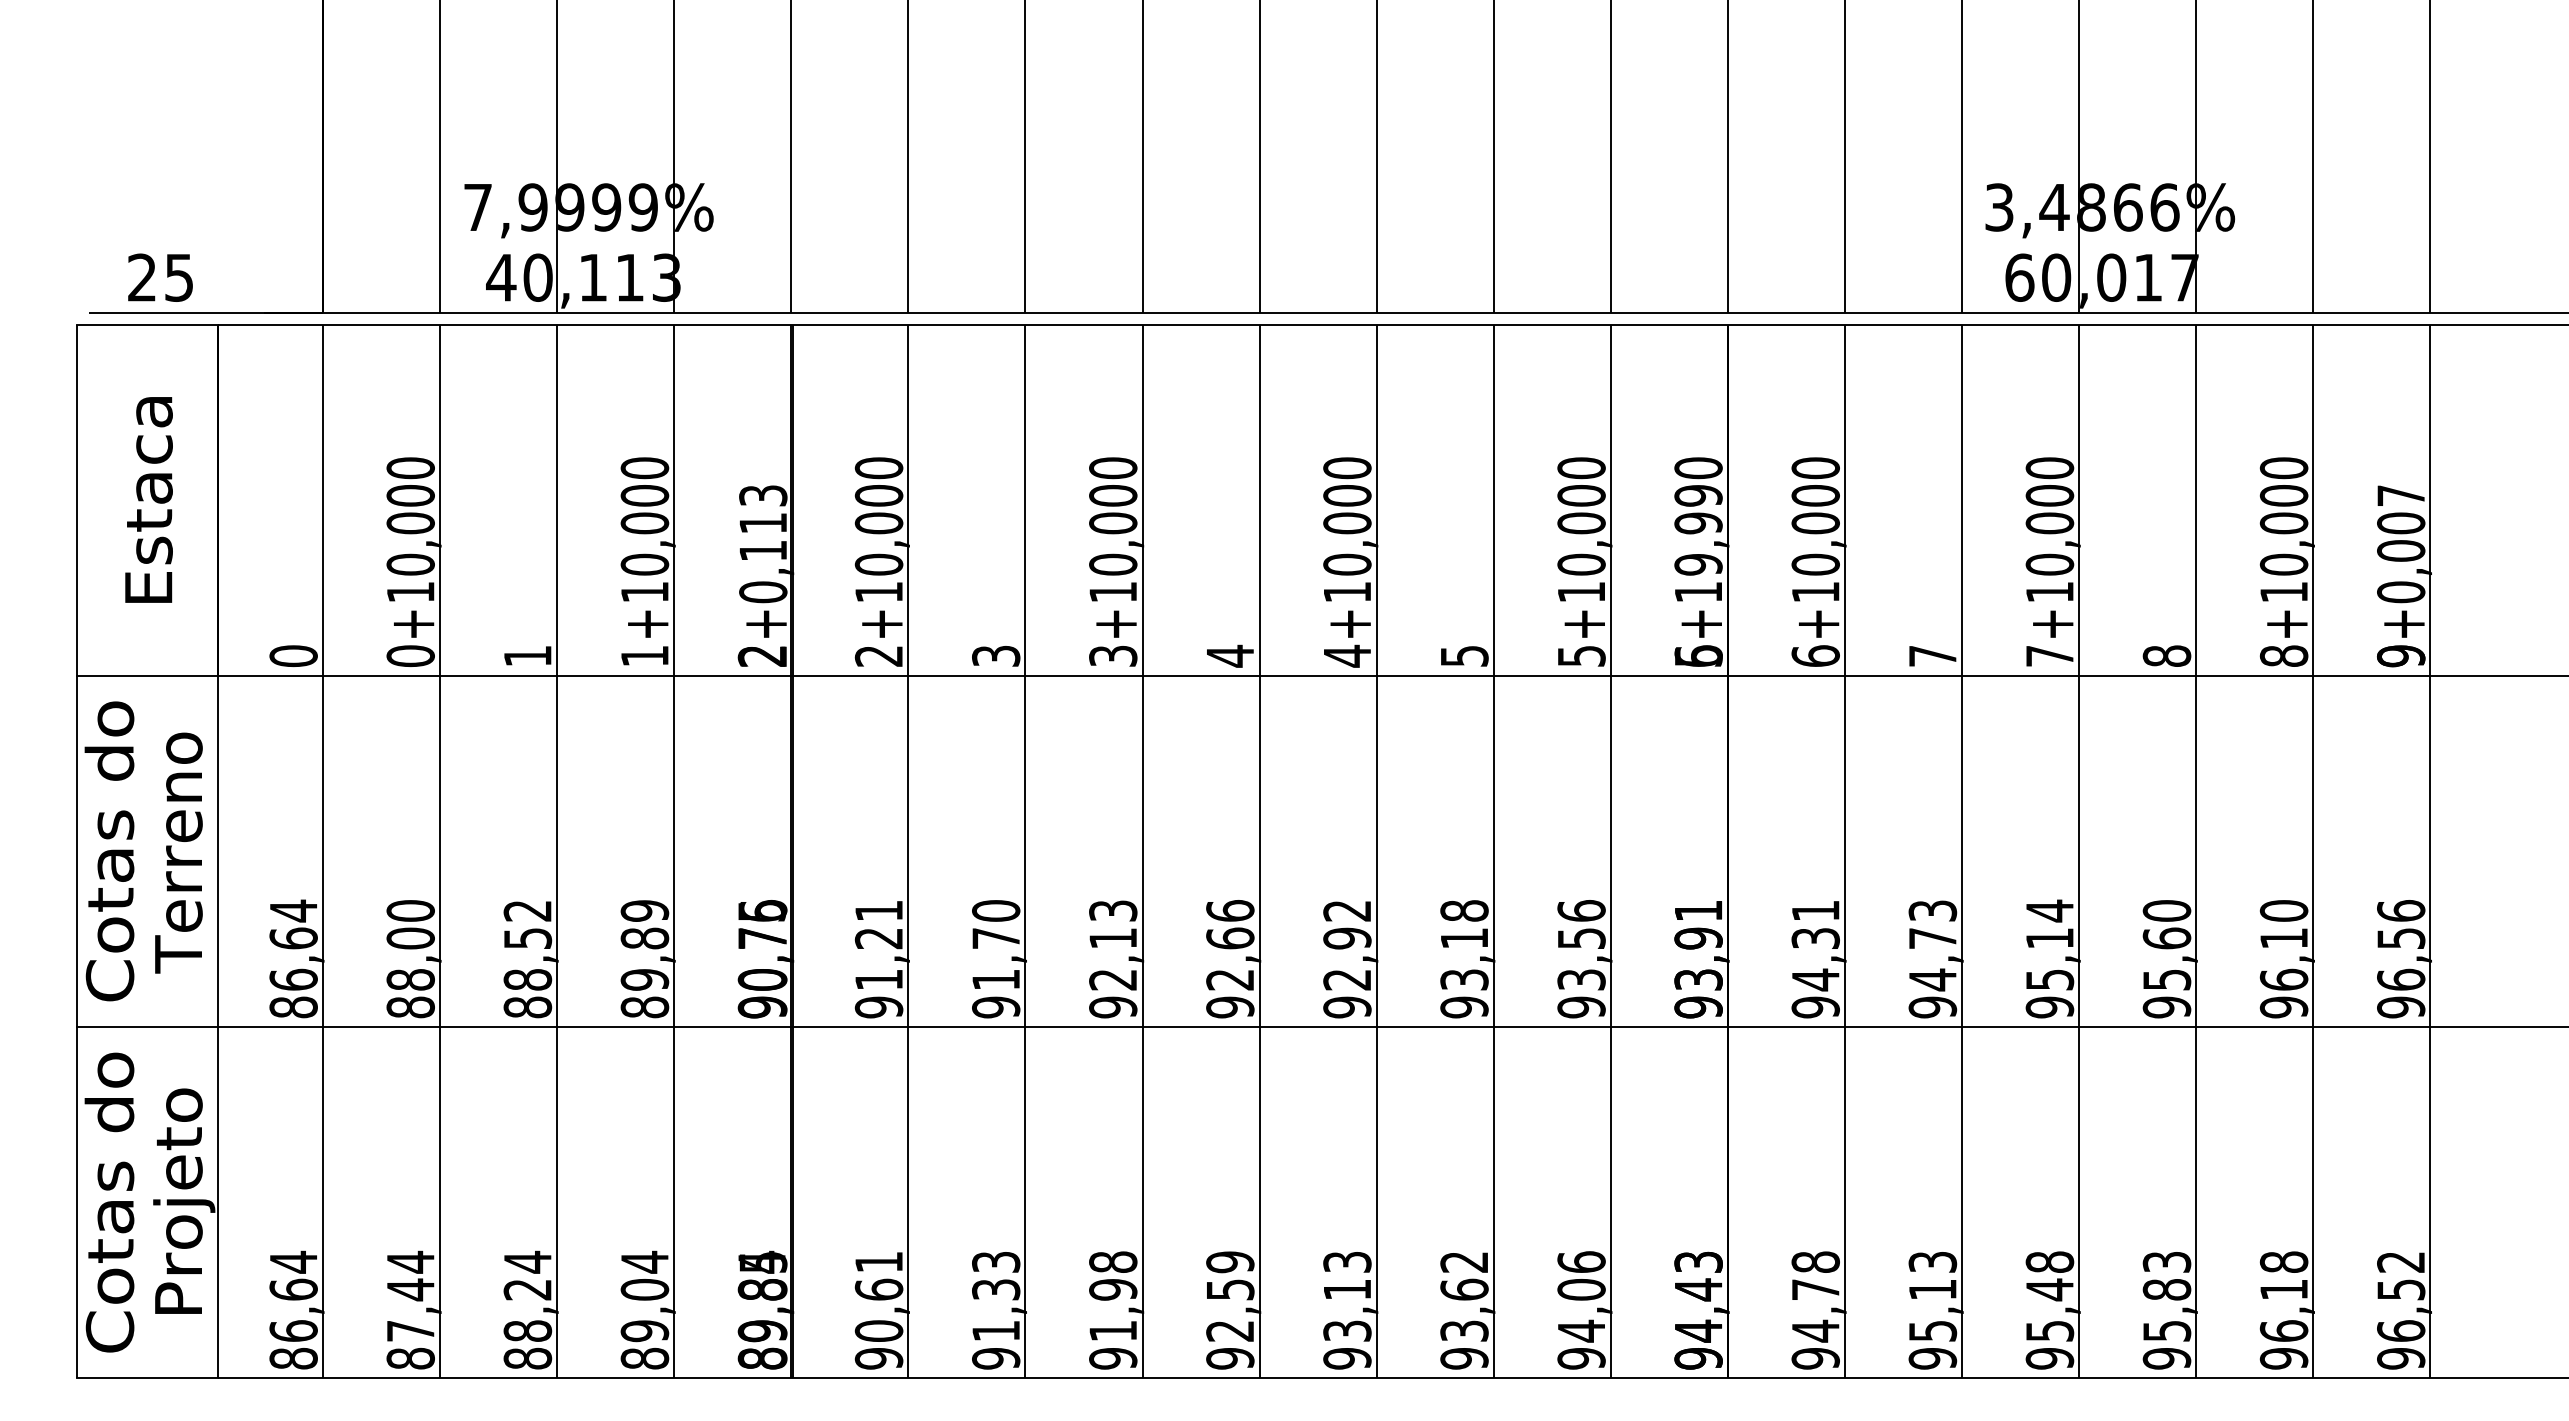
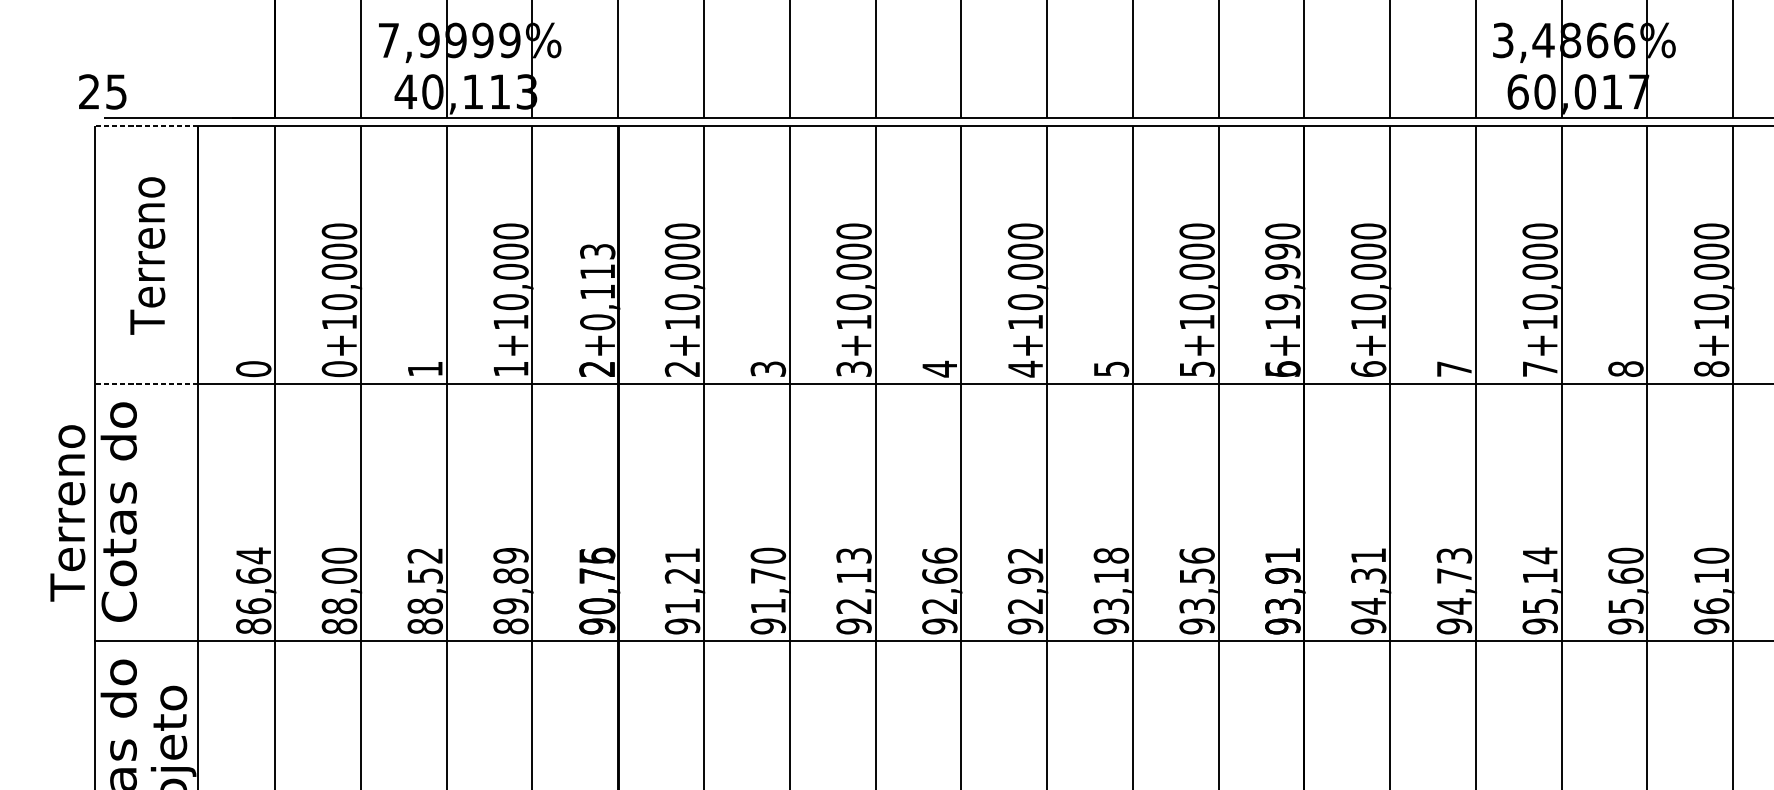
text: (160, 277) -> (102, 91), moved
line: (146, 324) -> (145, 126), solid -> dashed
text: (148, 501) -> (147, 255), Estaca -> Terreno
line: (146, 675) -> (145, 383), solid -> dashed
text: (178, 852) -> (67, 512), moved

